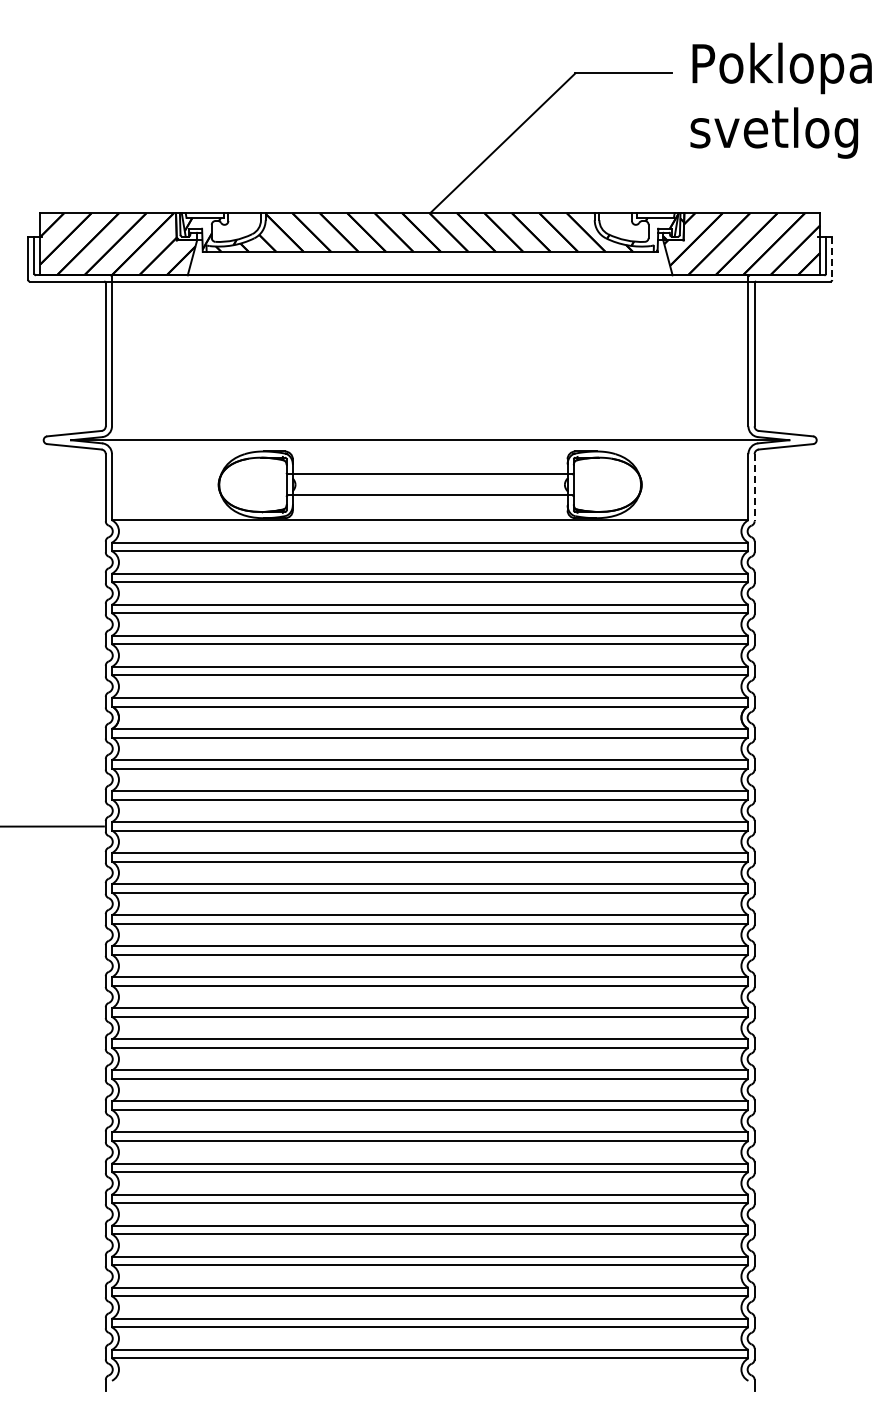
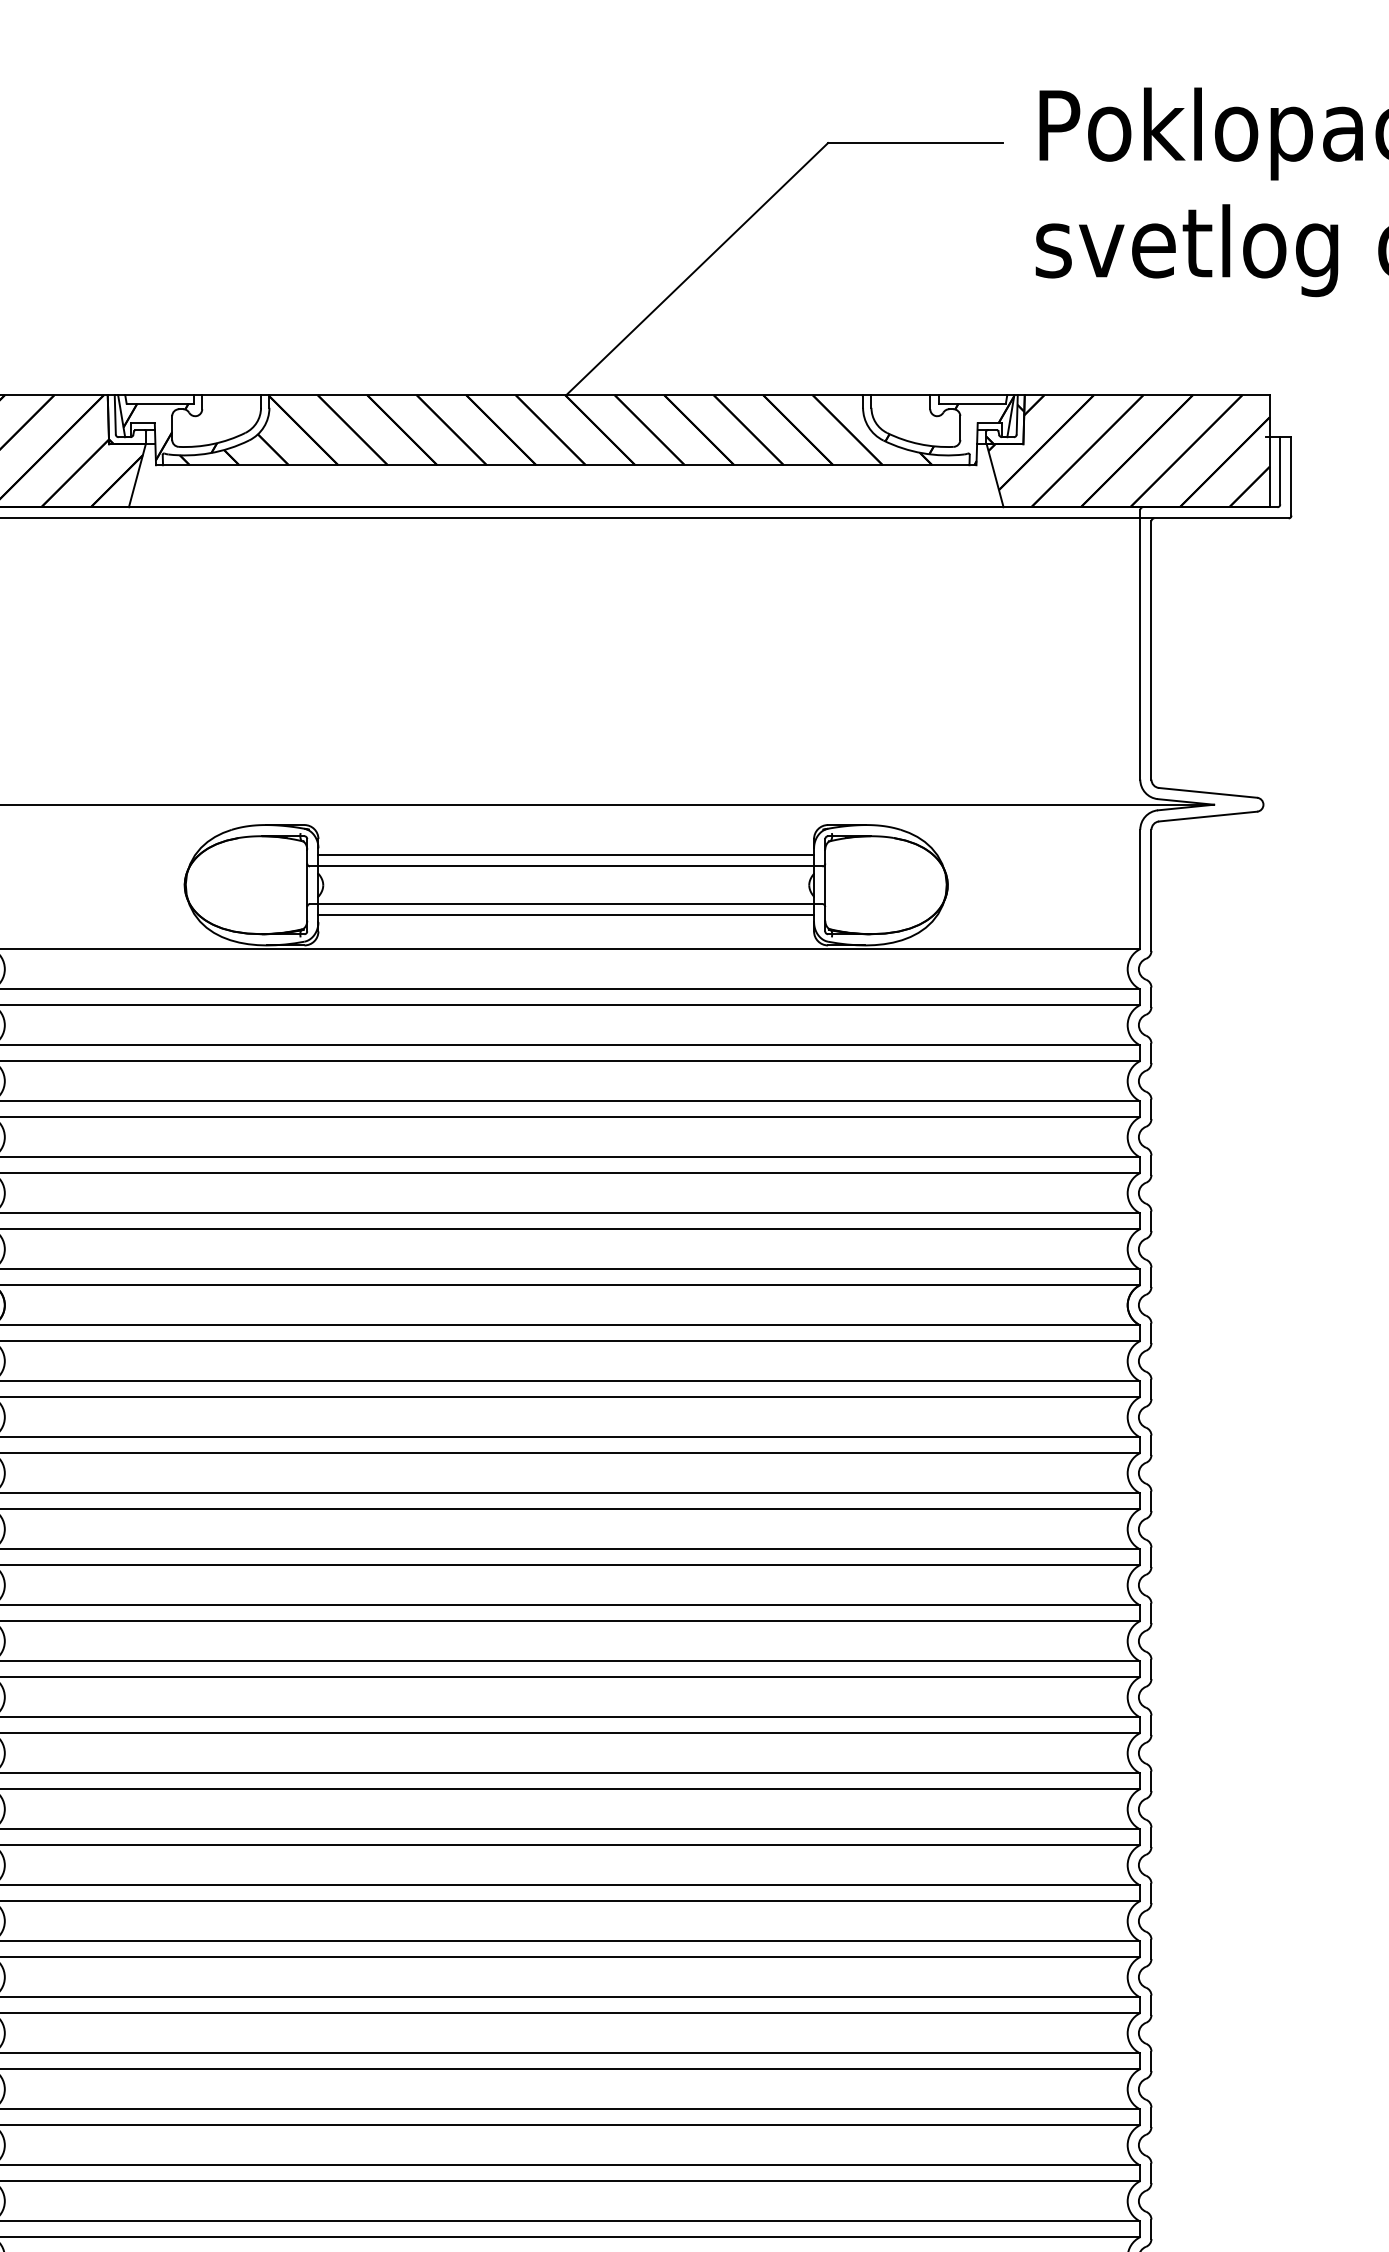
line: (832, 258) -> (1291, 476), dashed -> solid
line: (429, 468) -> (564, 855), added
line: (754, 487) -> (1151, 889), dashed -> solid
line: (429, 501) -> (564, 915), added

